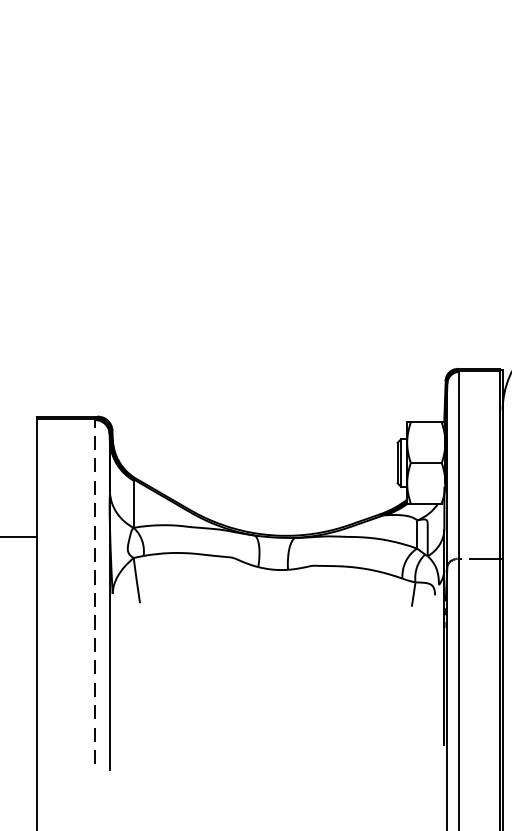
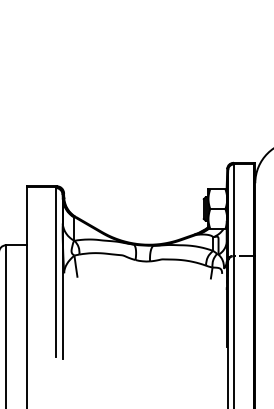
line: (95, 590) -> (55, 271), dashed -> solid

